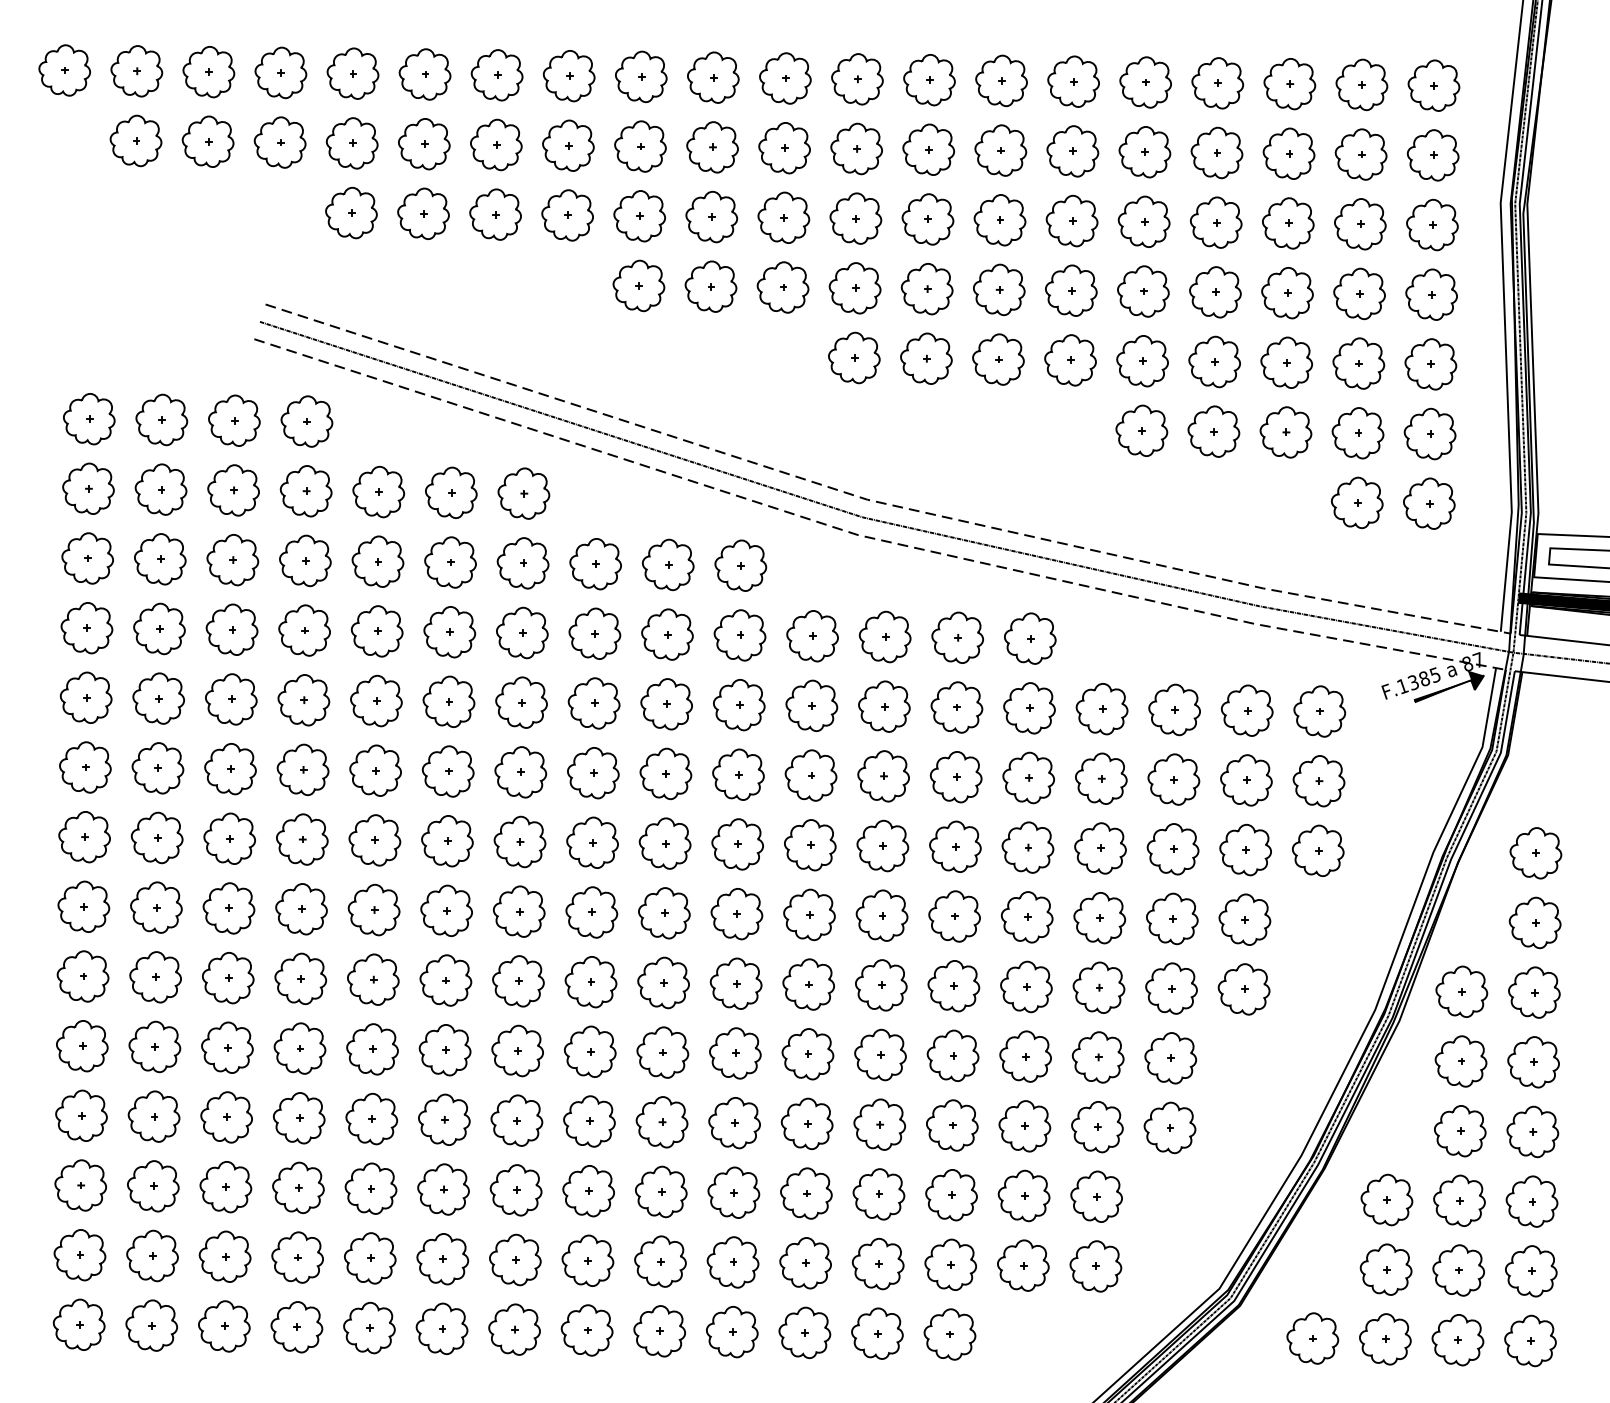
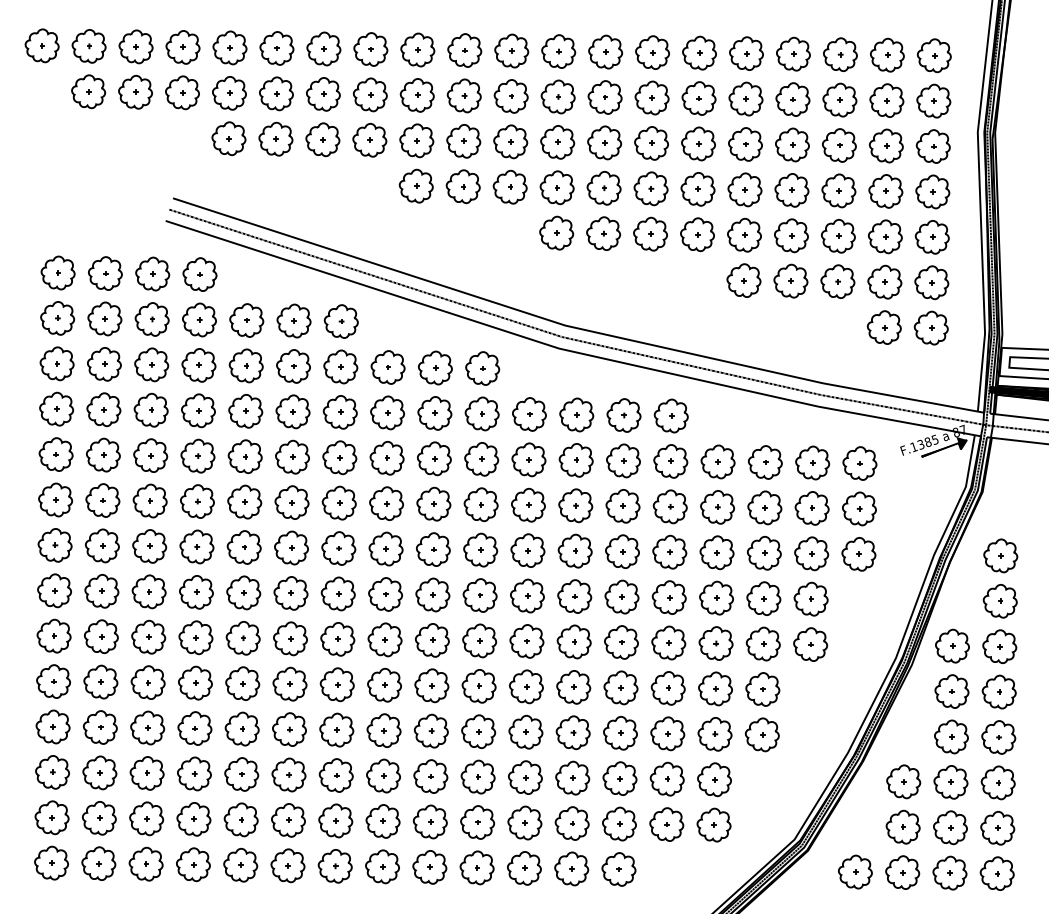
line: (880, 502) -> (573, 327), dashed -> solid
line: (870, 538) -> (567, 350), dashed -> solid

